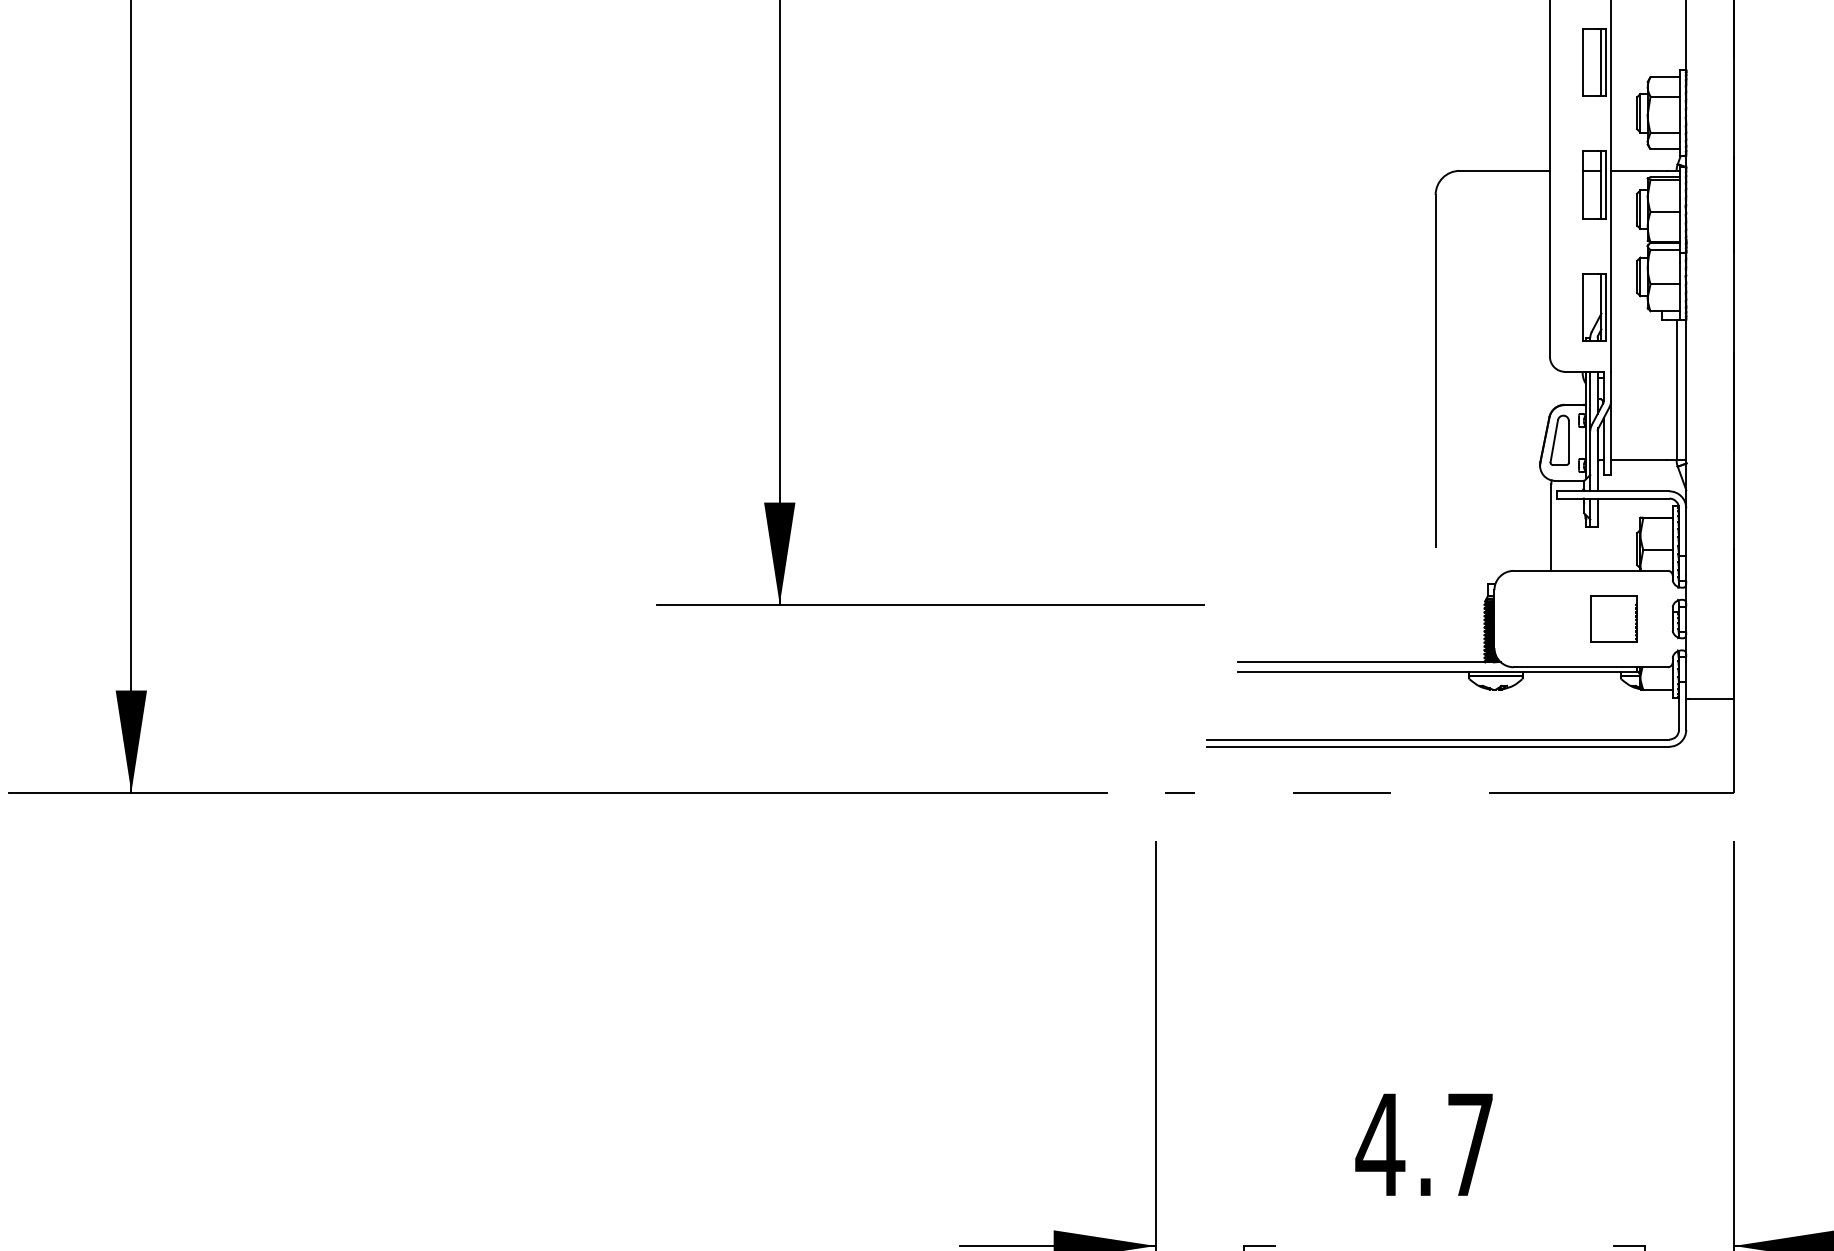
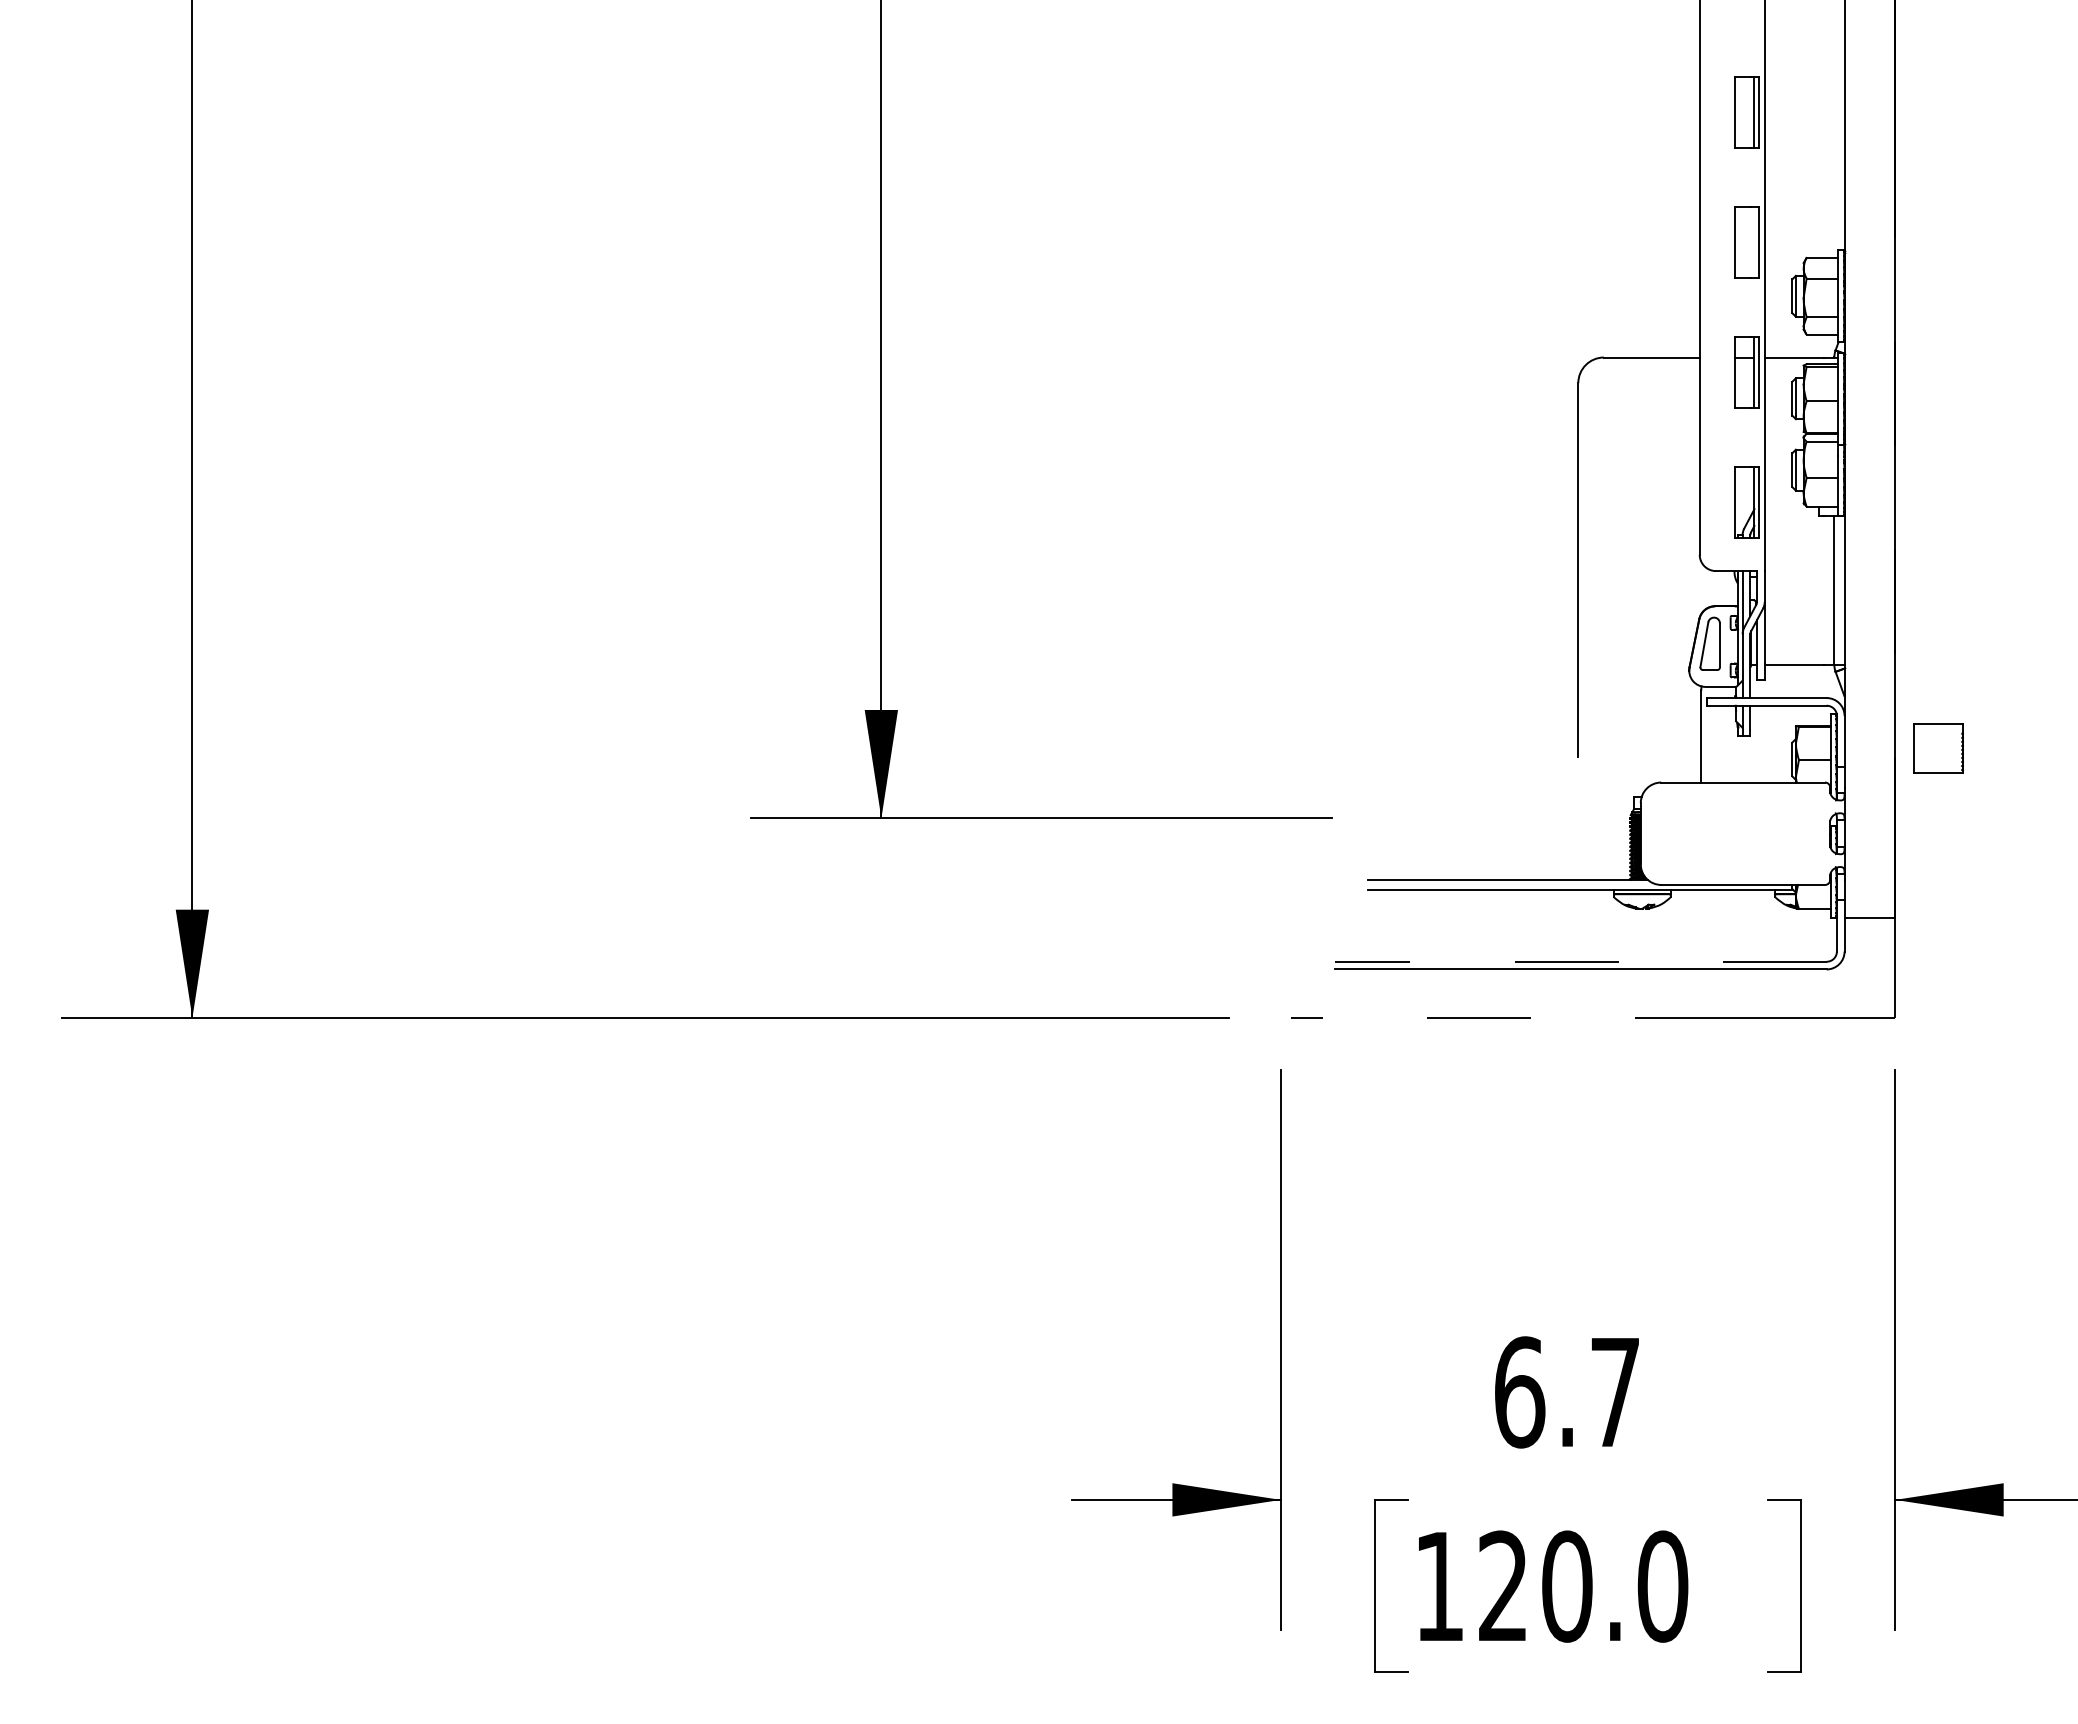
line: (1601, 62) -> (1754, 242), removed
part: (1613, 618) -> (1938, 748), moved
line: (1437, 739) -> (1580, 961), solid -> dashed
text: (1380, 1144) -> (1519, 1392), 4.7 -> 6.7

